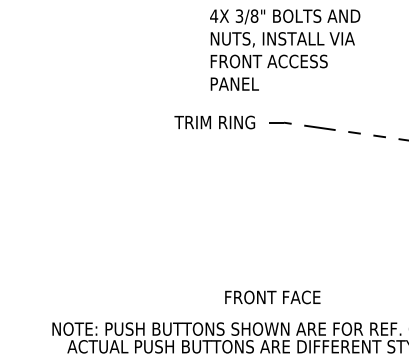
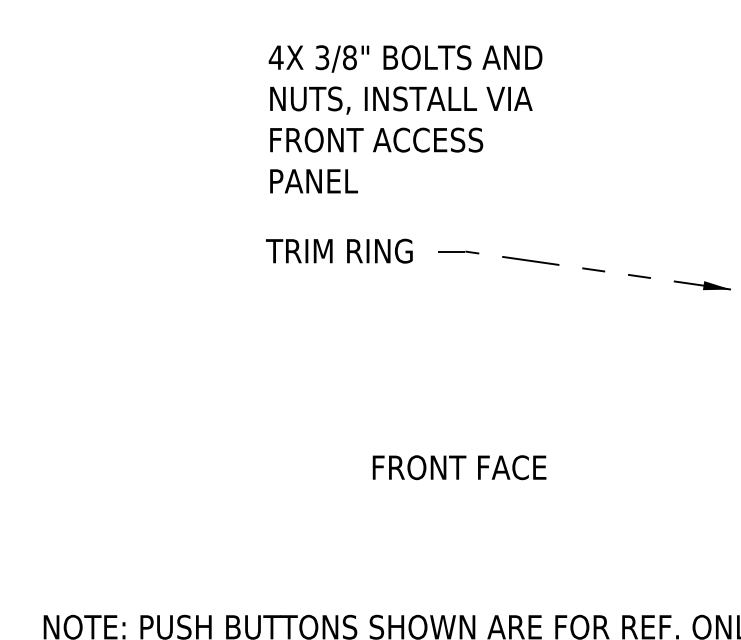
text: (285, 49) -> (406, 118), moved
text: (272, 297) -> (458, 467), moved

